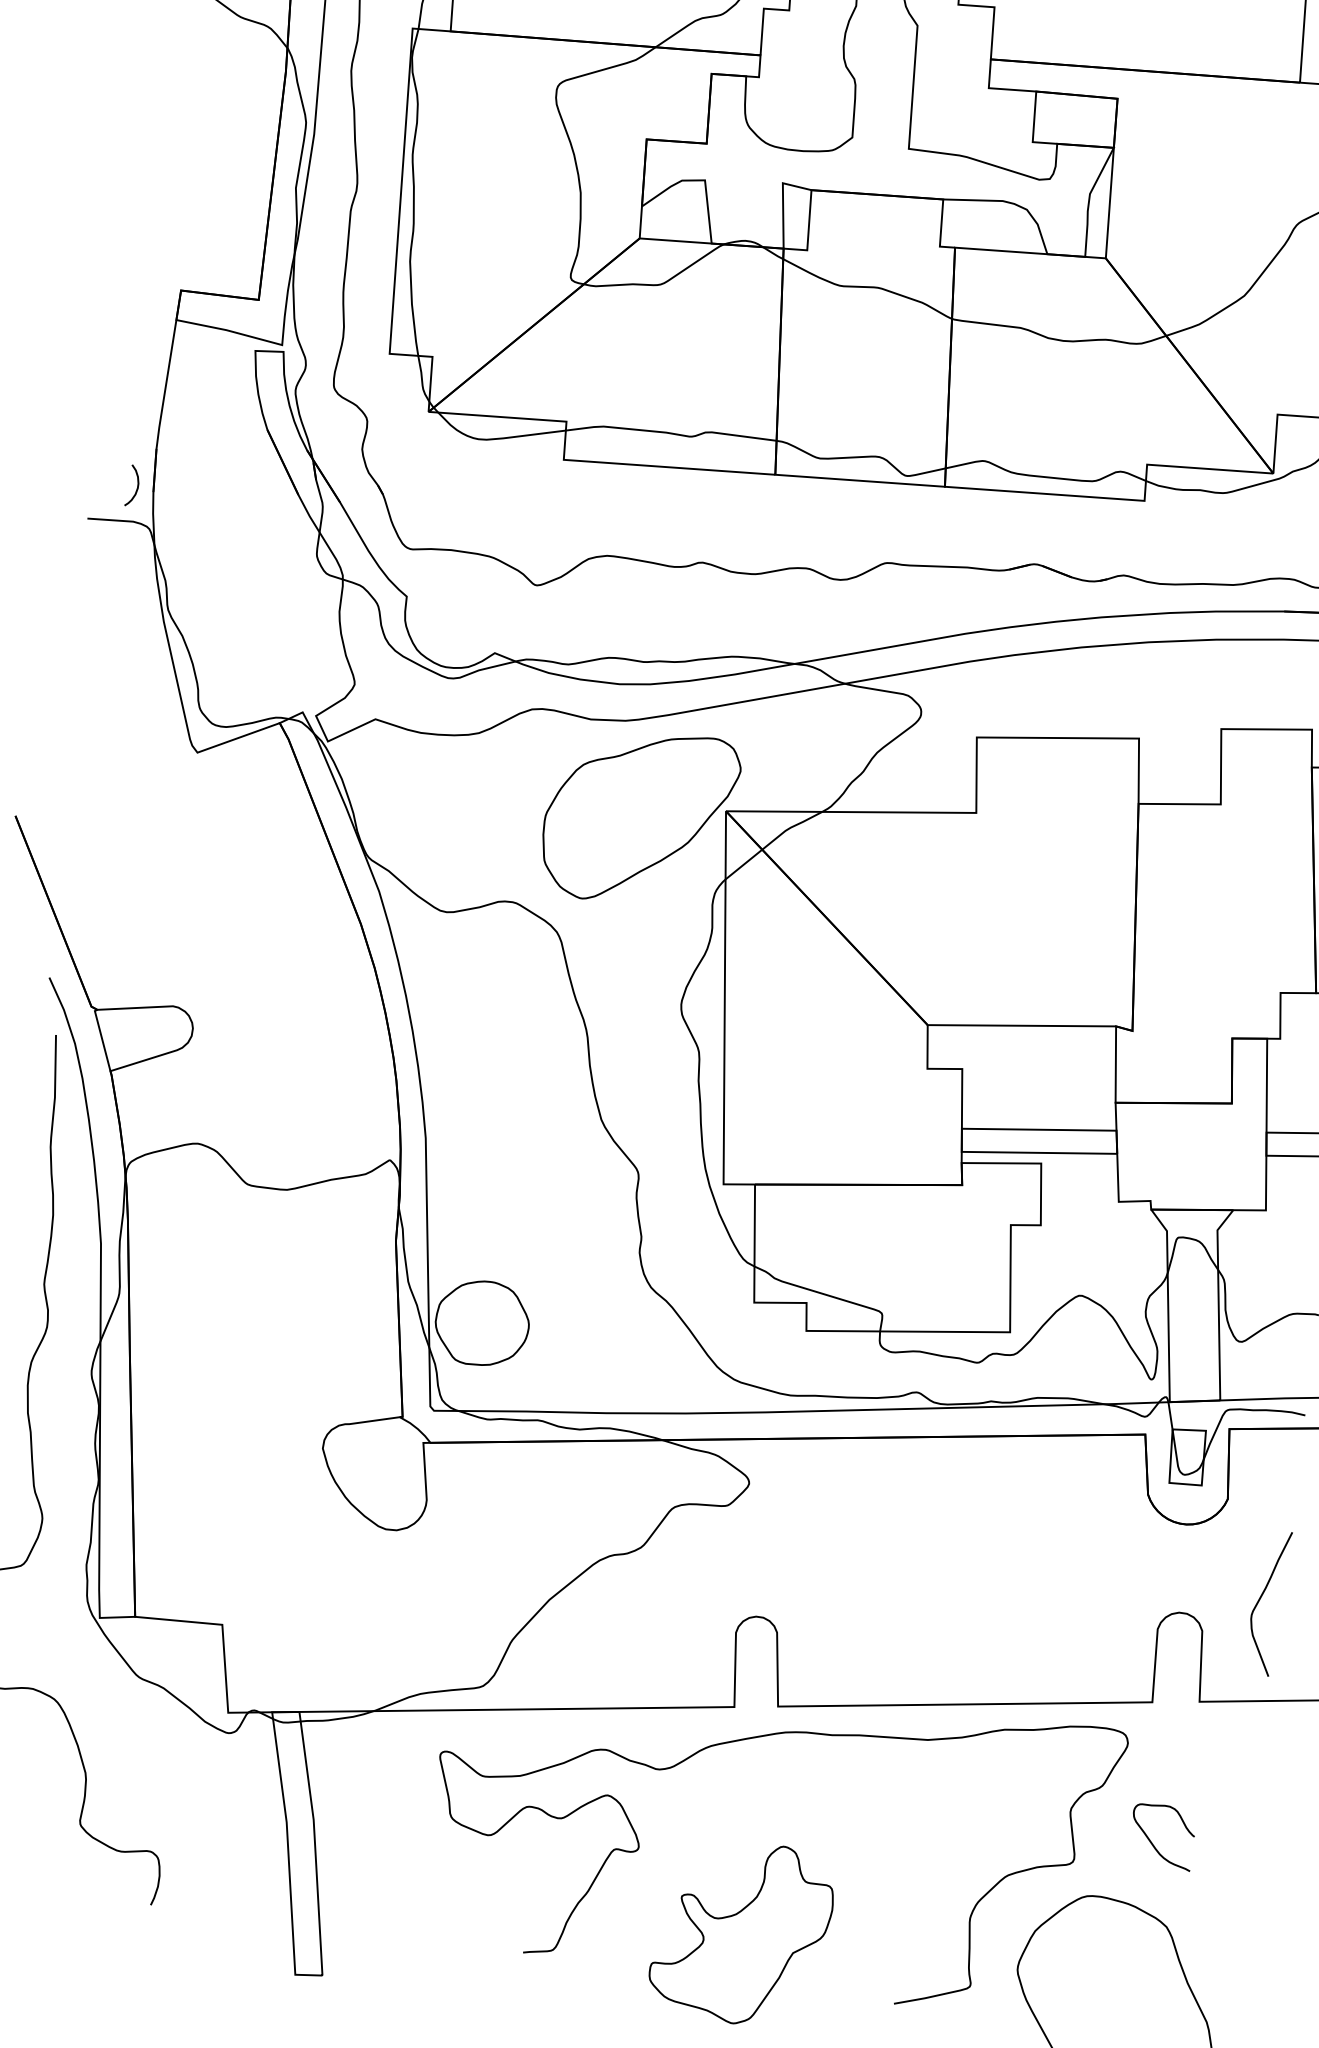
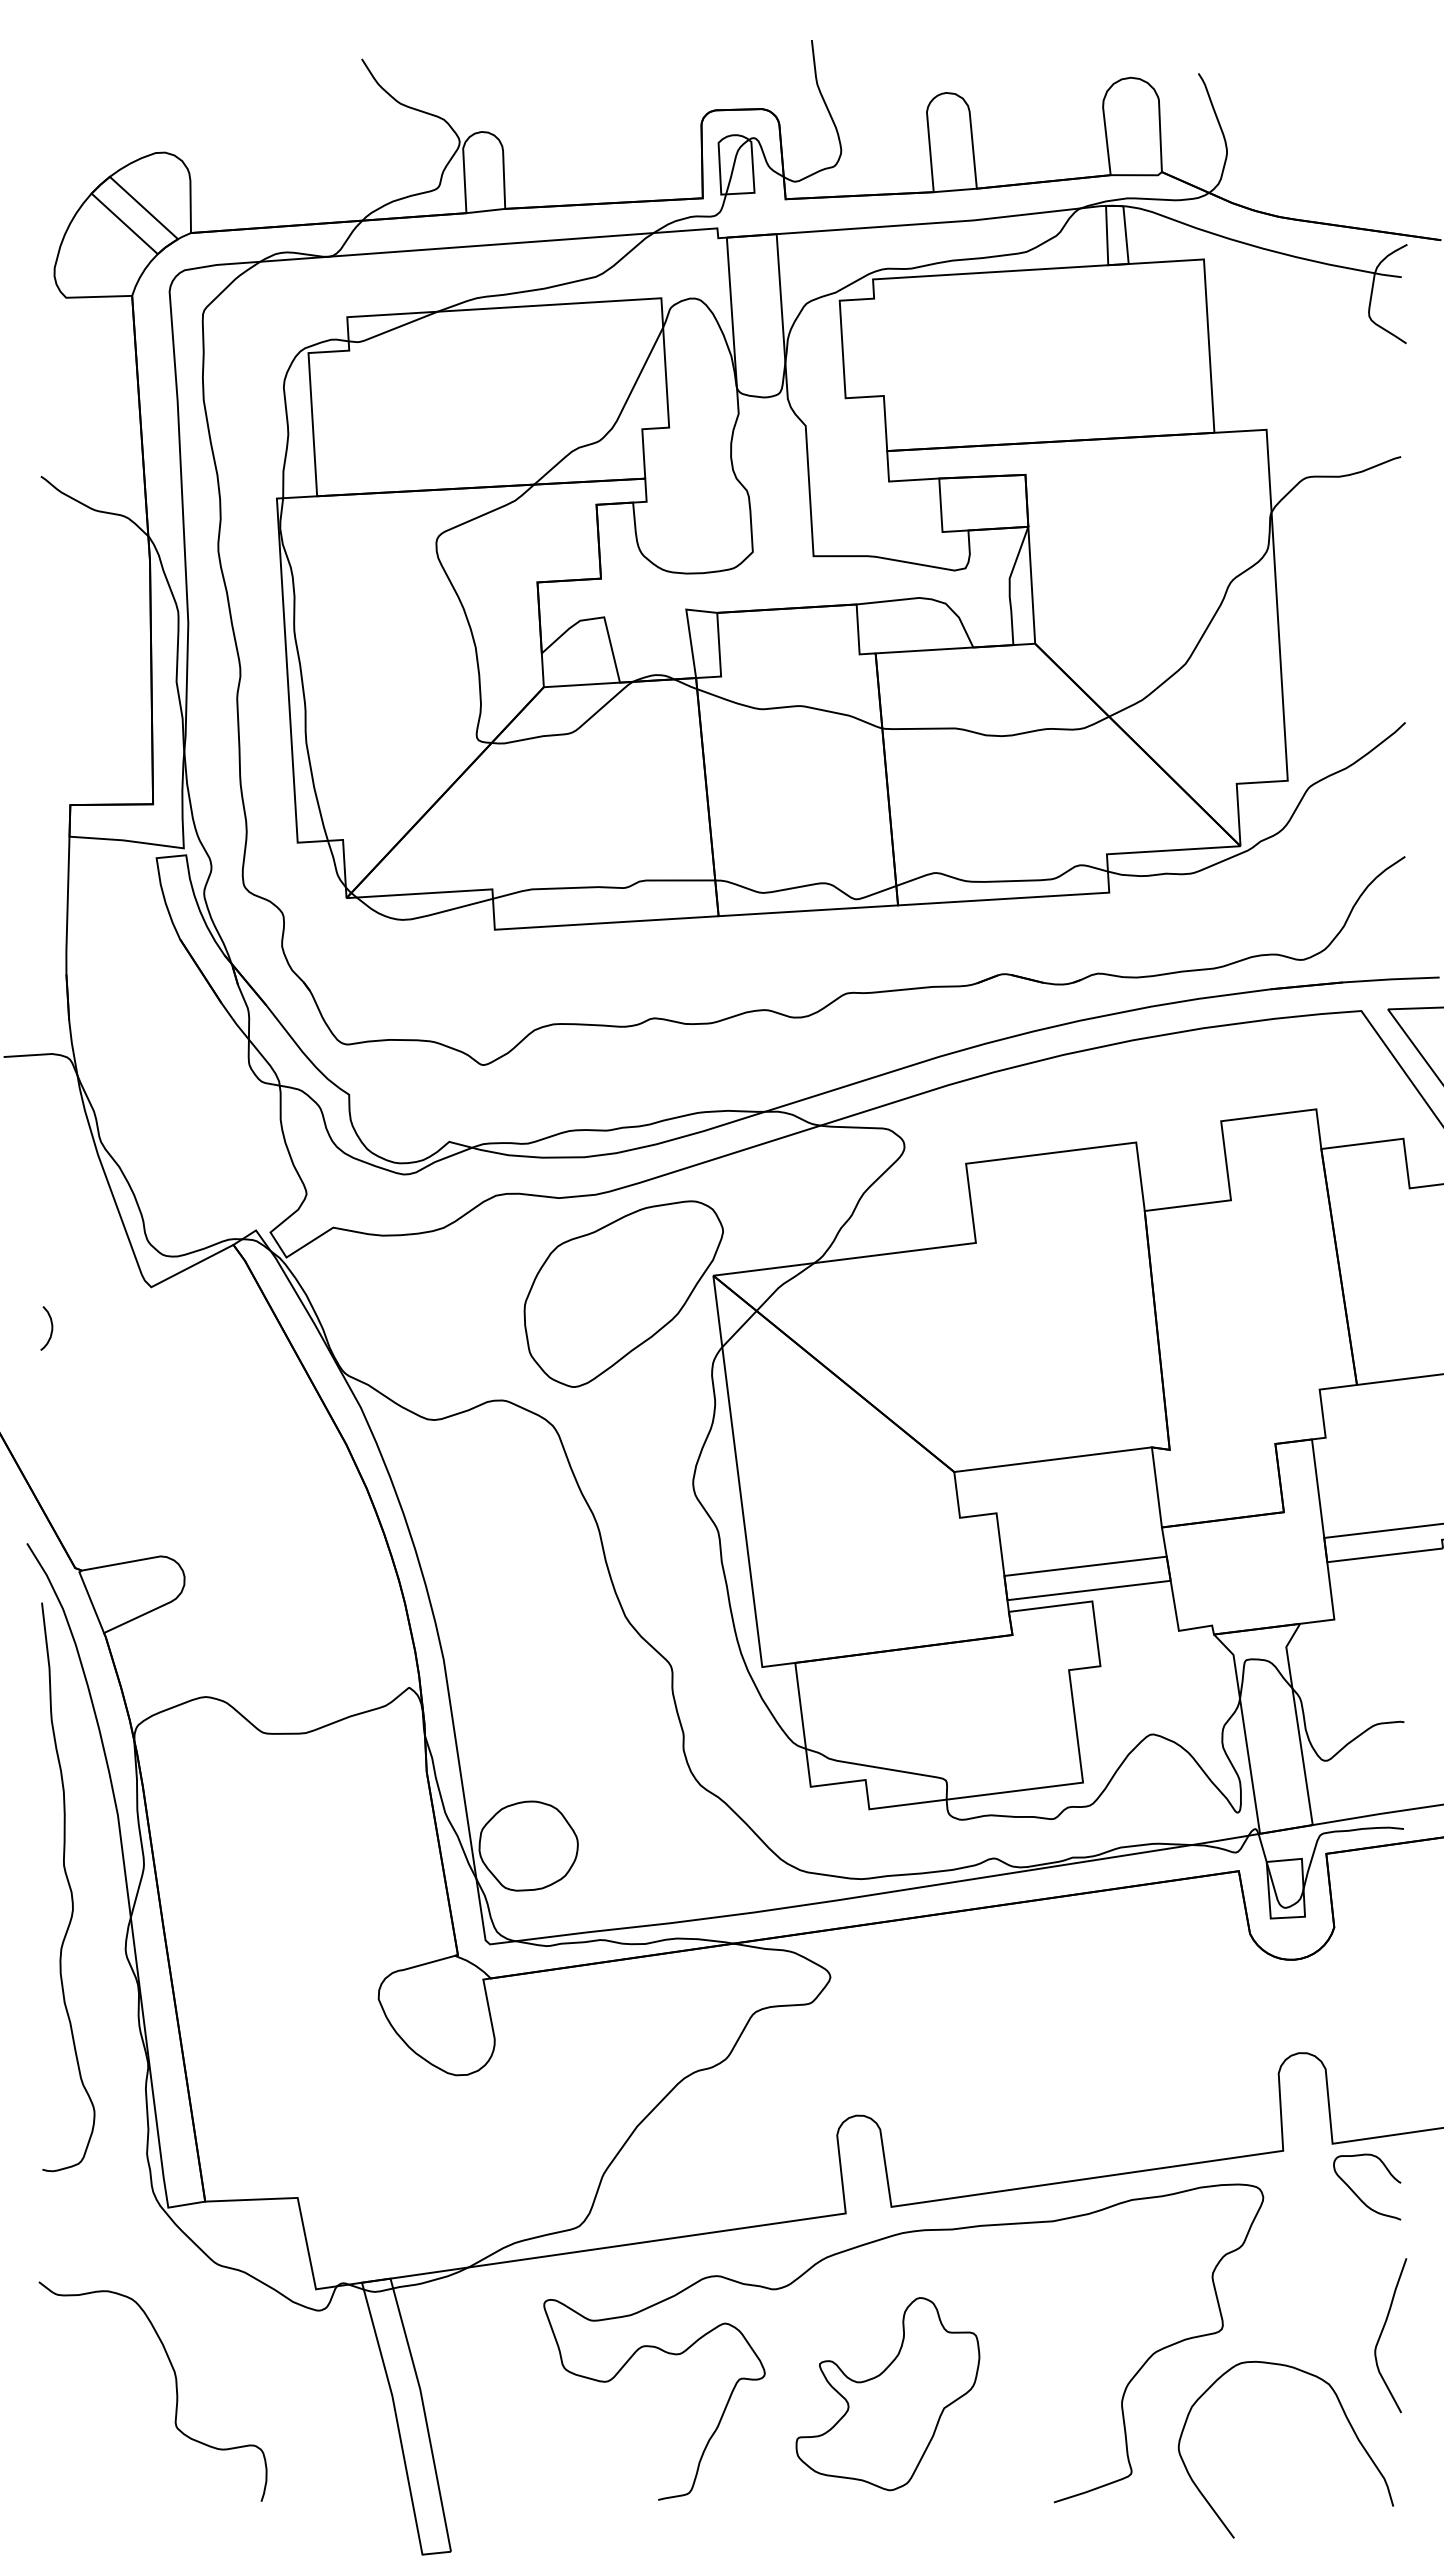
curve: (137, 486) -> (51, 1328), moved
curve: (1260, 1599) -> (1382, 2333), moved
curve: (1152, 1842) -> (1357, 2194), moved
part: (741, 1933) -> (887, 2394), moved

